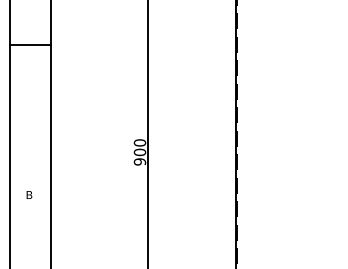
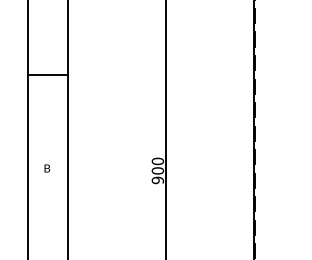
line: (29, 44) -> (47, 74), moved
text: (29, 194) -> (47, 167), moved

